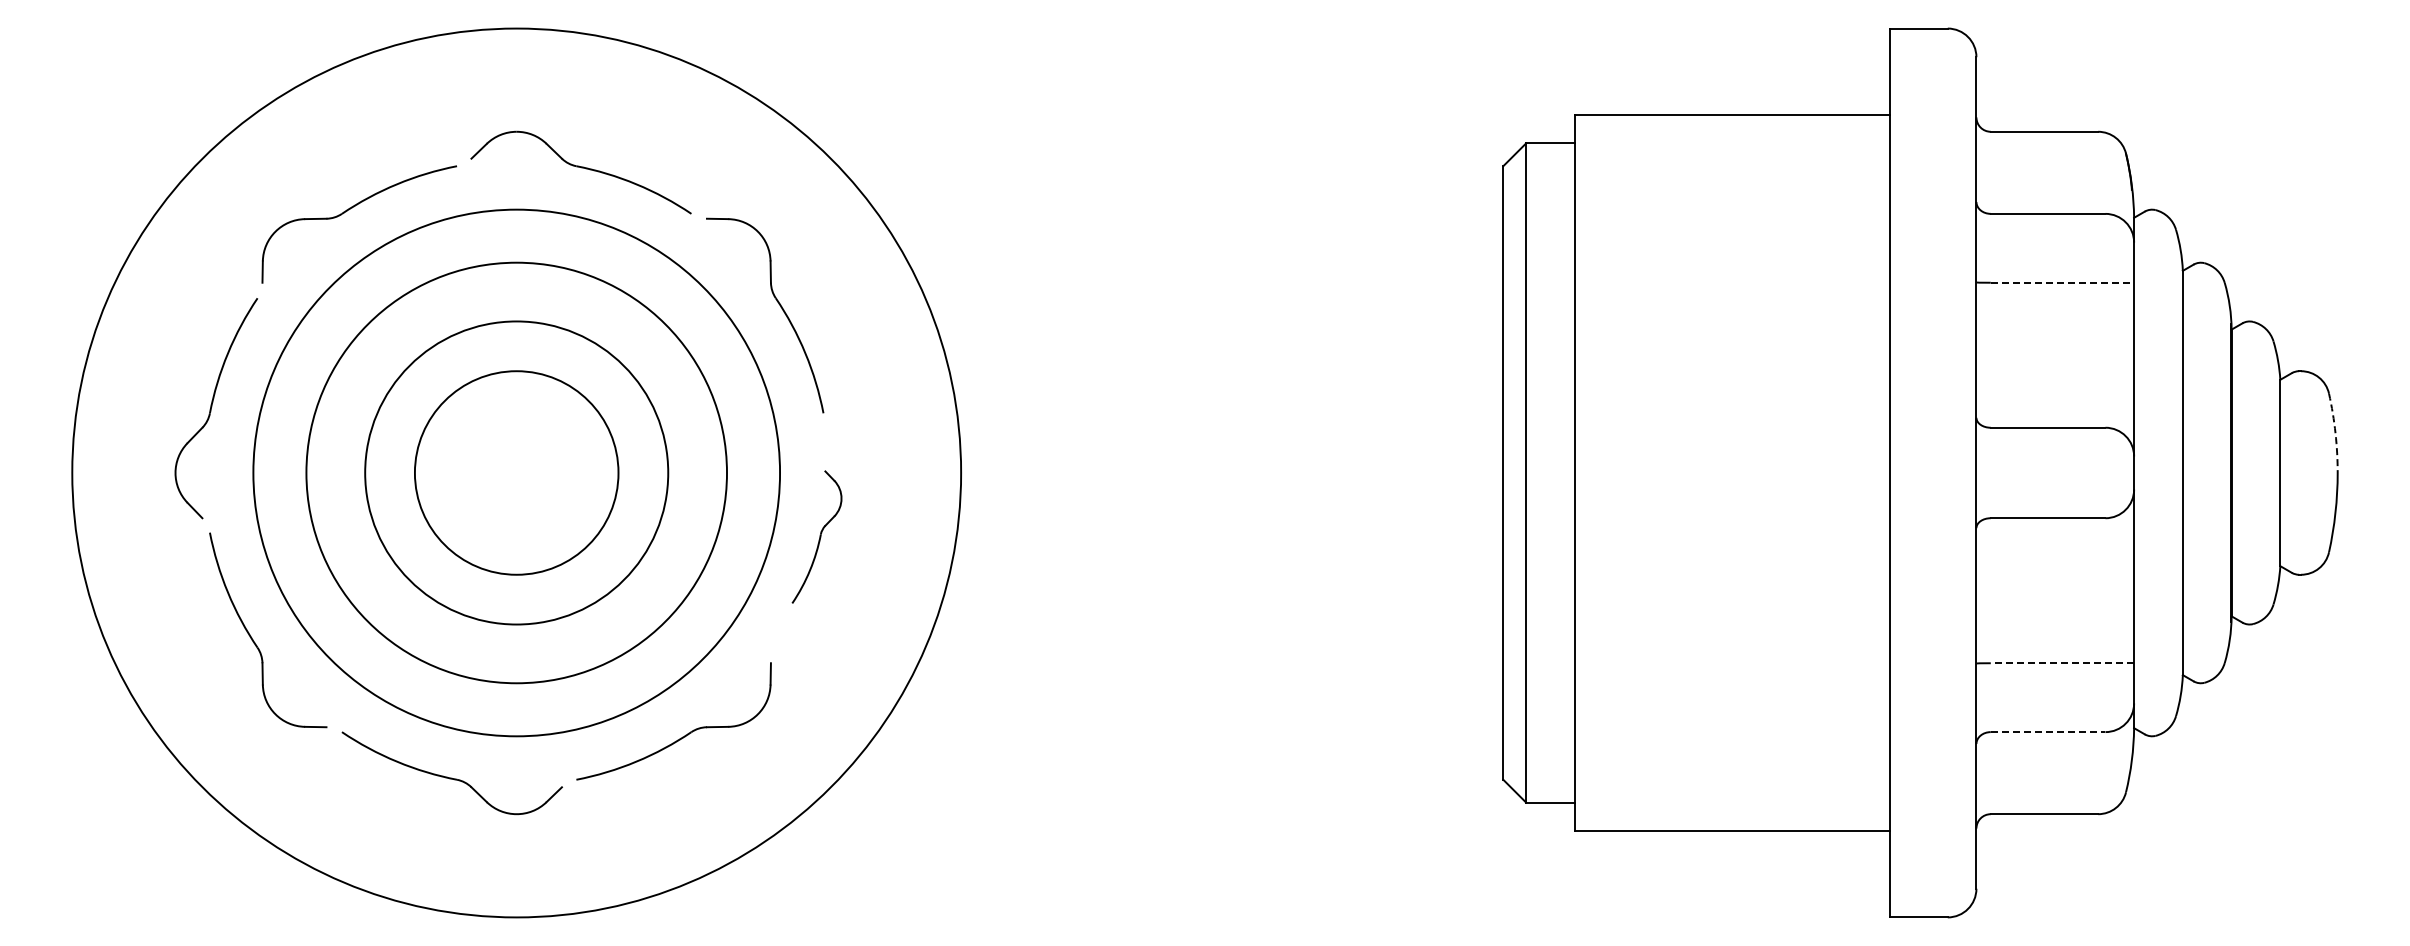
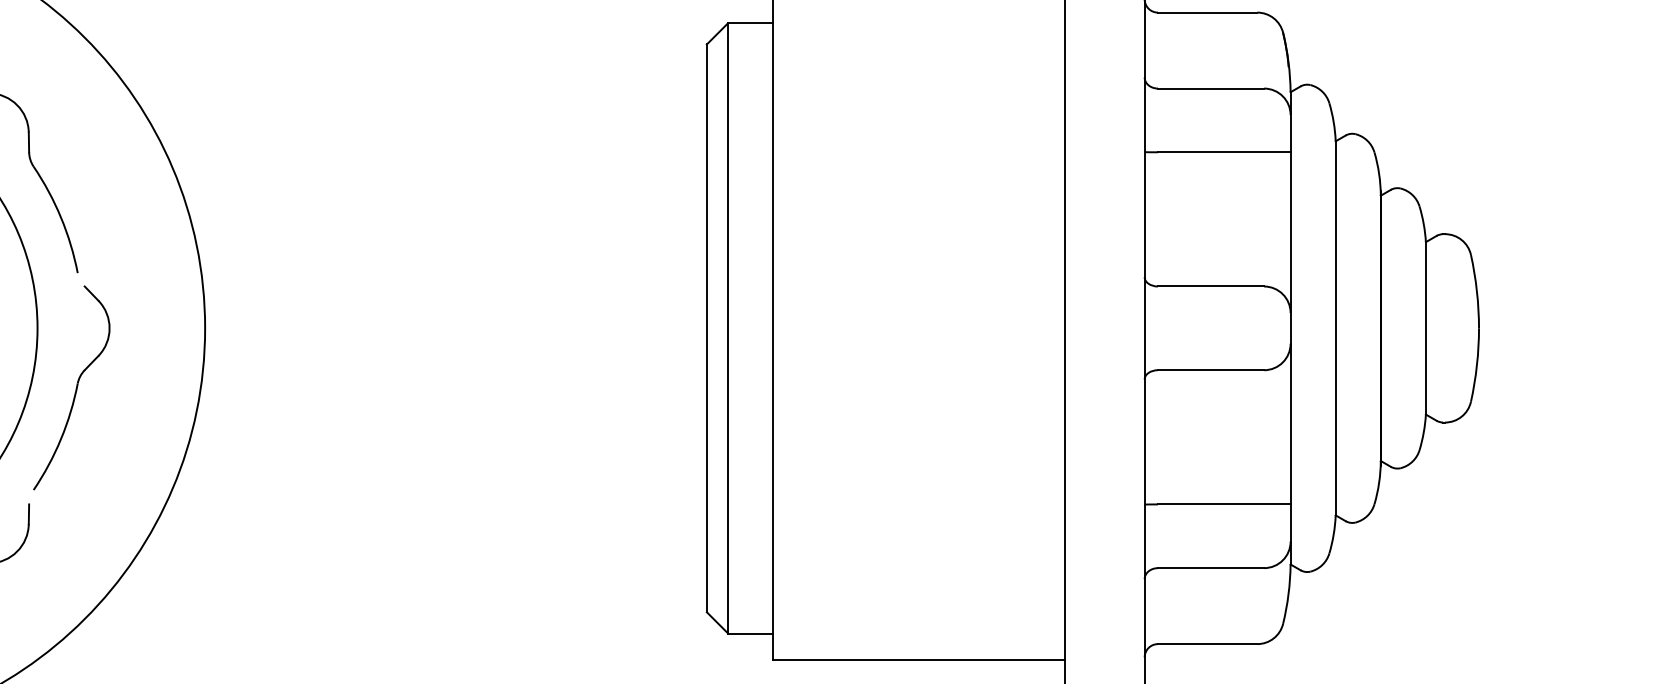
line: (2062, 282) -> (1224, 152), dashed -> solid
arc: (2335, 433) -> (1476, 291), dashed -> solid
part: (816, 536) -> (71, 387), size x1.67
line: (2062, 663) -> (1224, 504), dashed -> solid
line: (2048, 732) -> (1211, 568), dashed -> solid

